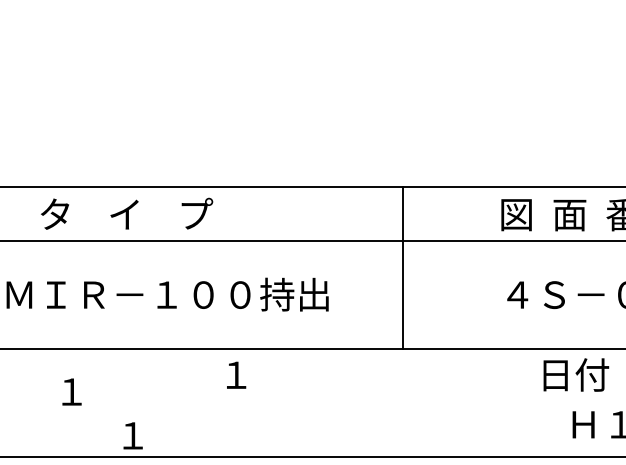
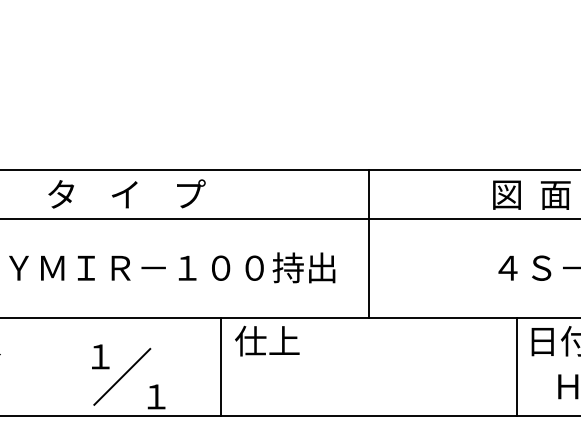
text: (126, 213) -> (126, 193), moved
line: (403, 268) -> (369, 243), moved
text: (254, 374) -> (267, 340), １ -> 仕上
line: (204, 402) -> (221, 366), added
line: (528, 402) -> (517, 366), added
line: (95, 413) -> (122, 376), added

